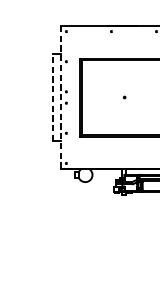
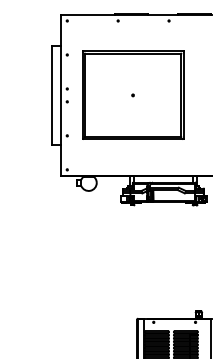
line: (53, 96) -> (52, 94), dashed -> solid
line: (60, 97) -> (60, 95), dashed -> solid

